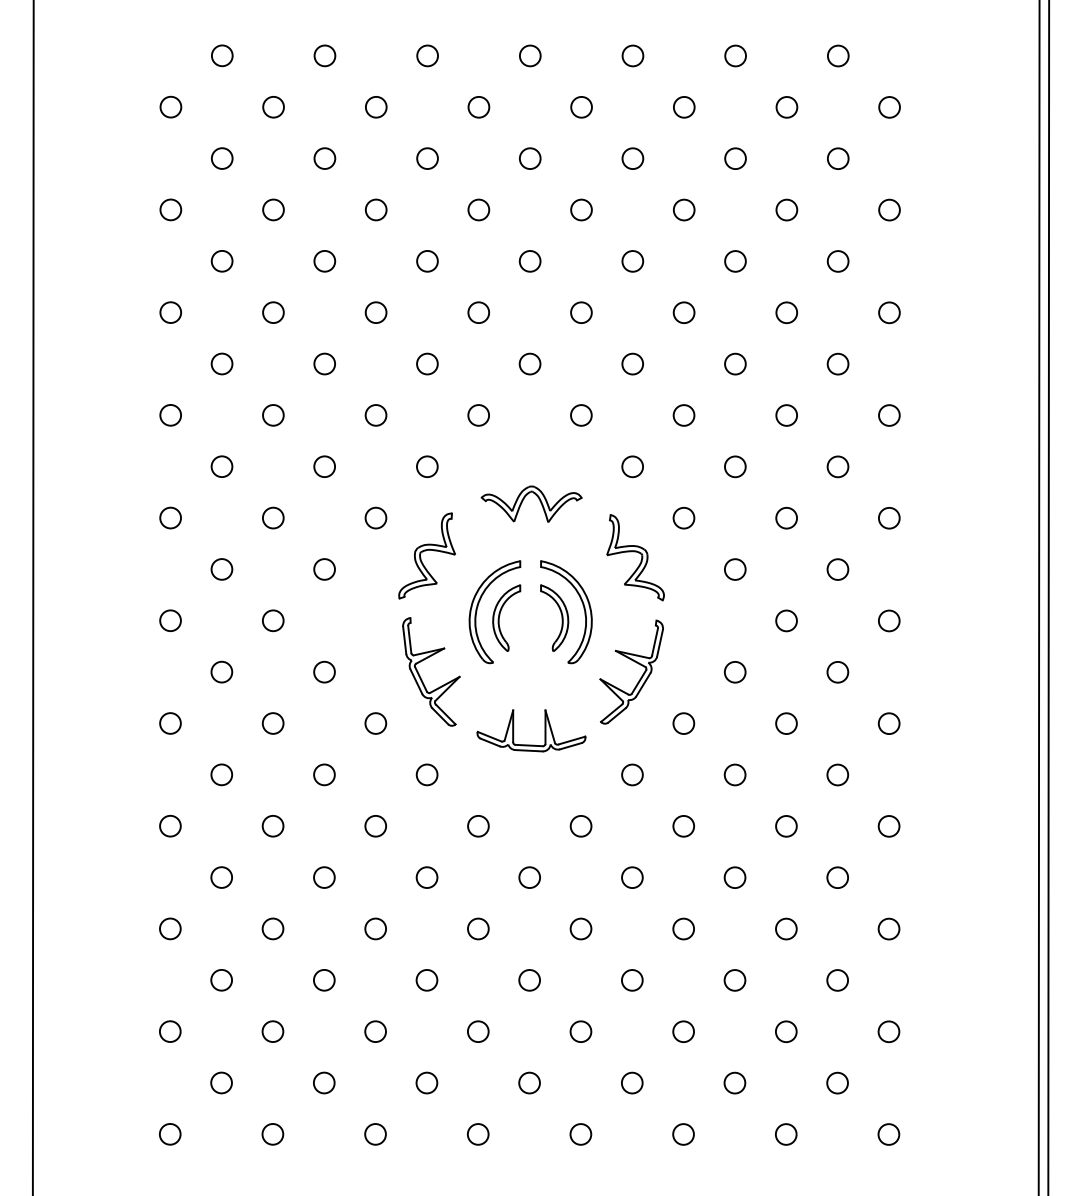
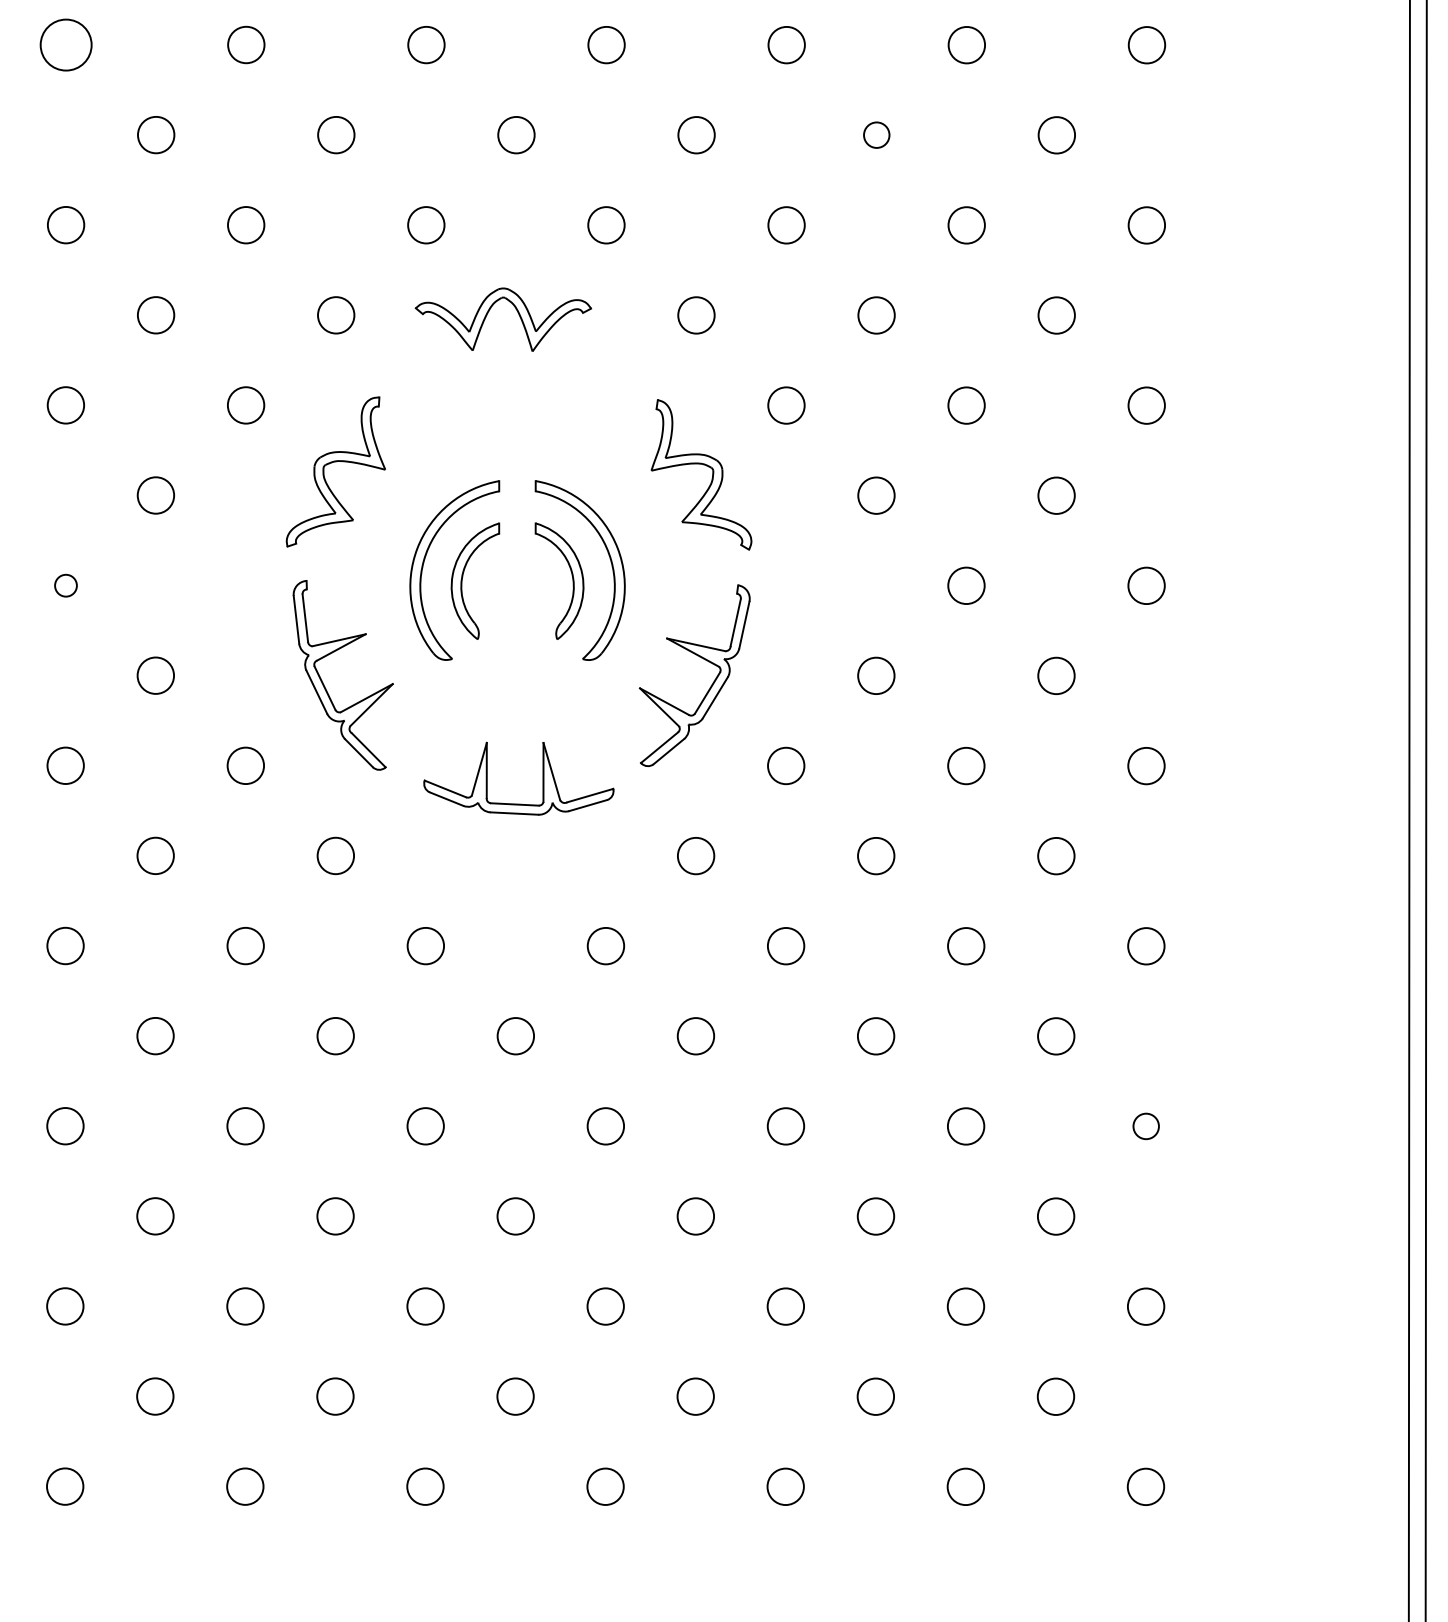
circle: (273, 312) -> (66, 44), size x1.4
circle: (735, 363) -> (876, 134), size x0.7
part: (524, 499) -> (490, 311), moved
circle: (273, 620) -> (66, 585), size x0.6
circle: (888, 928) -> (1145, 1125), size x0.7

